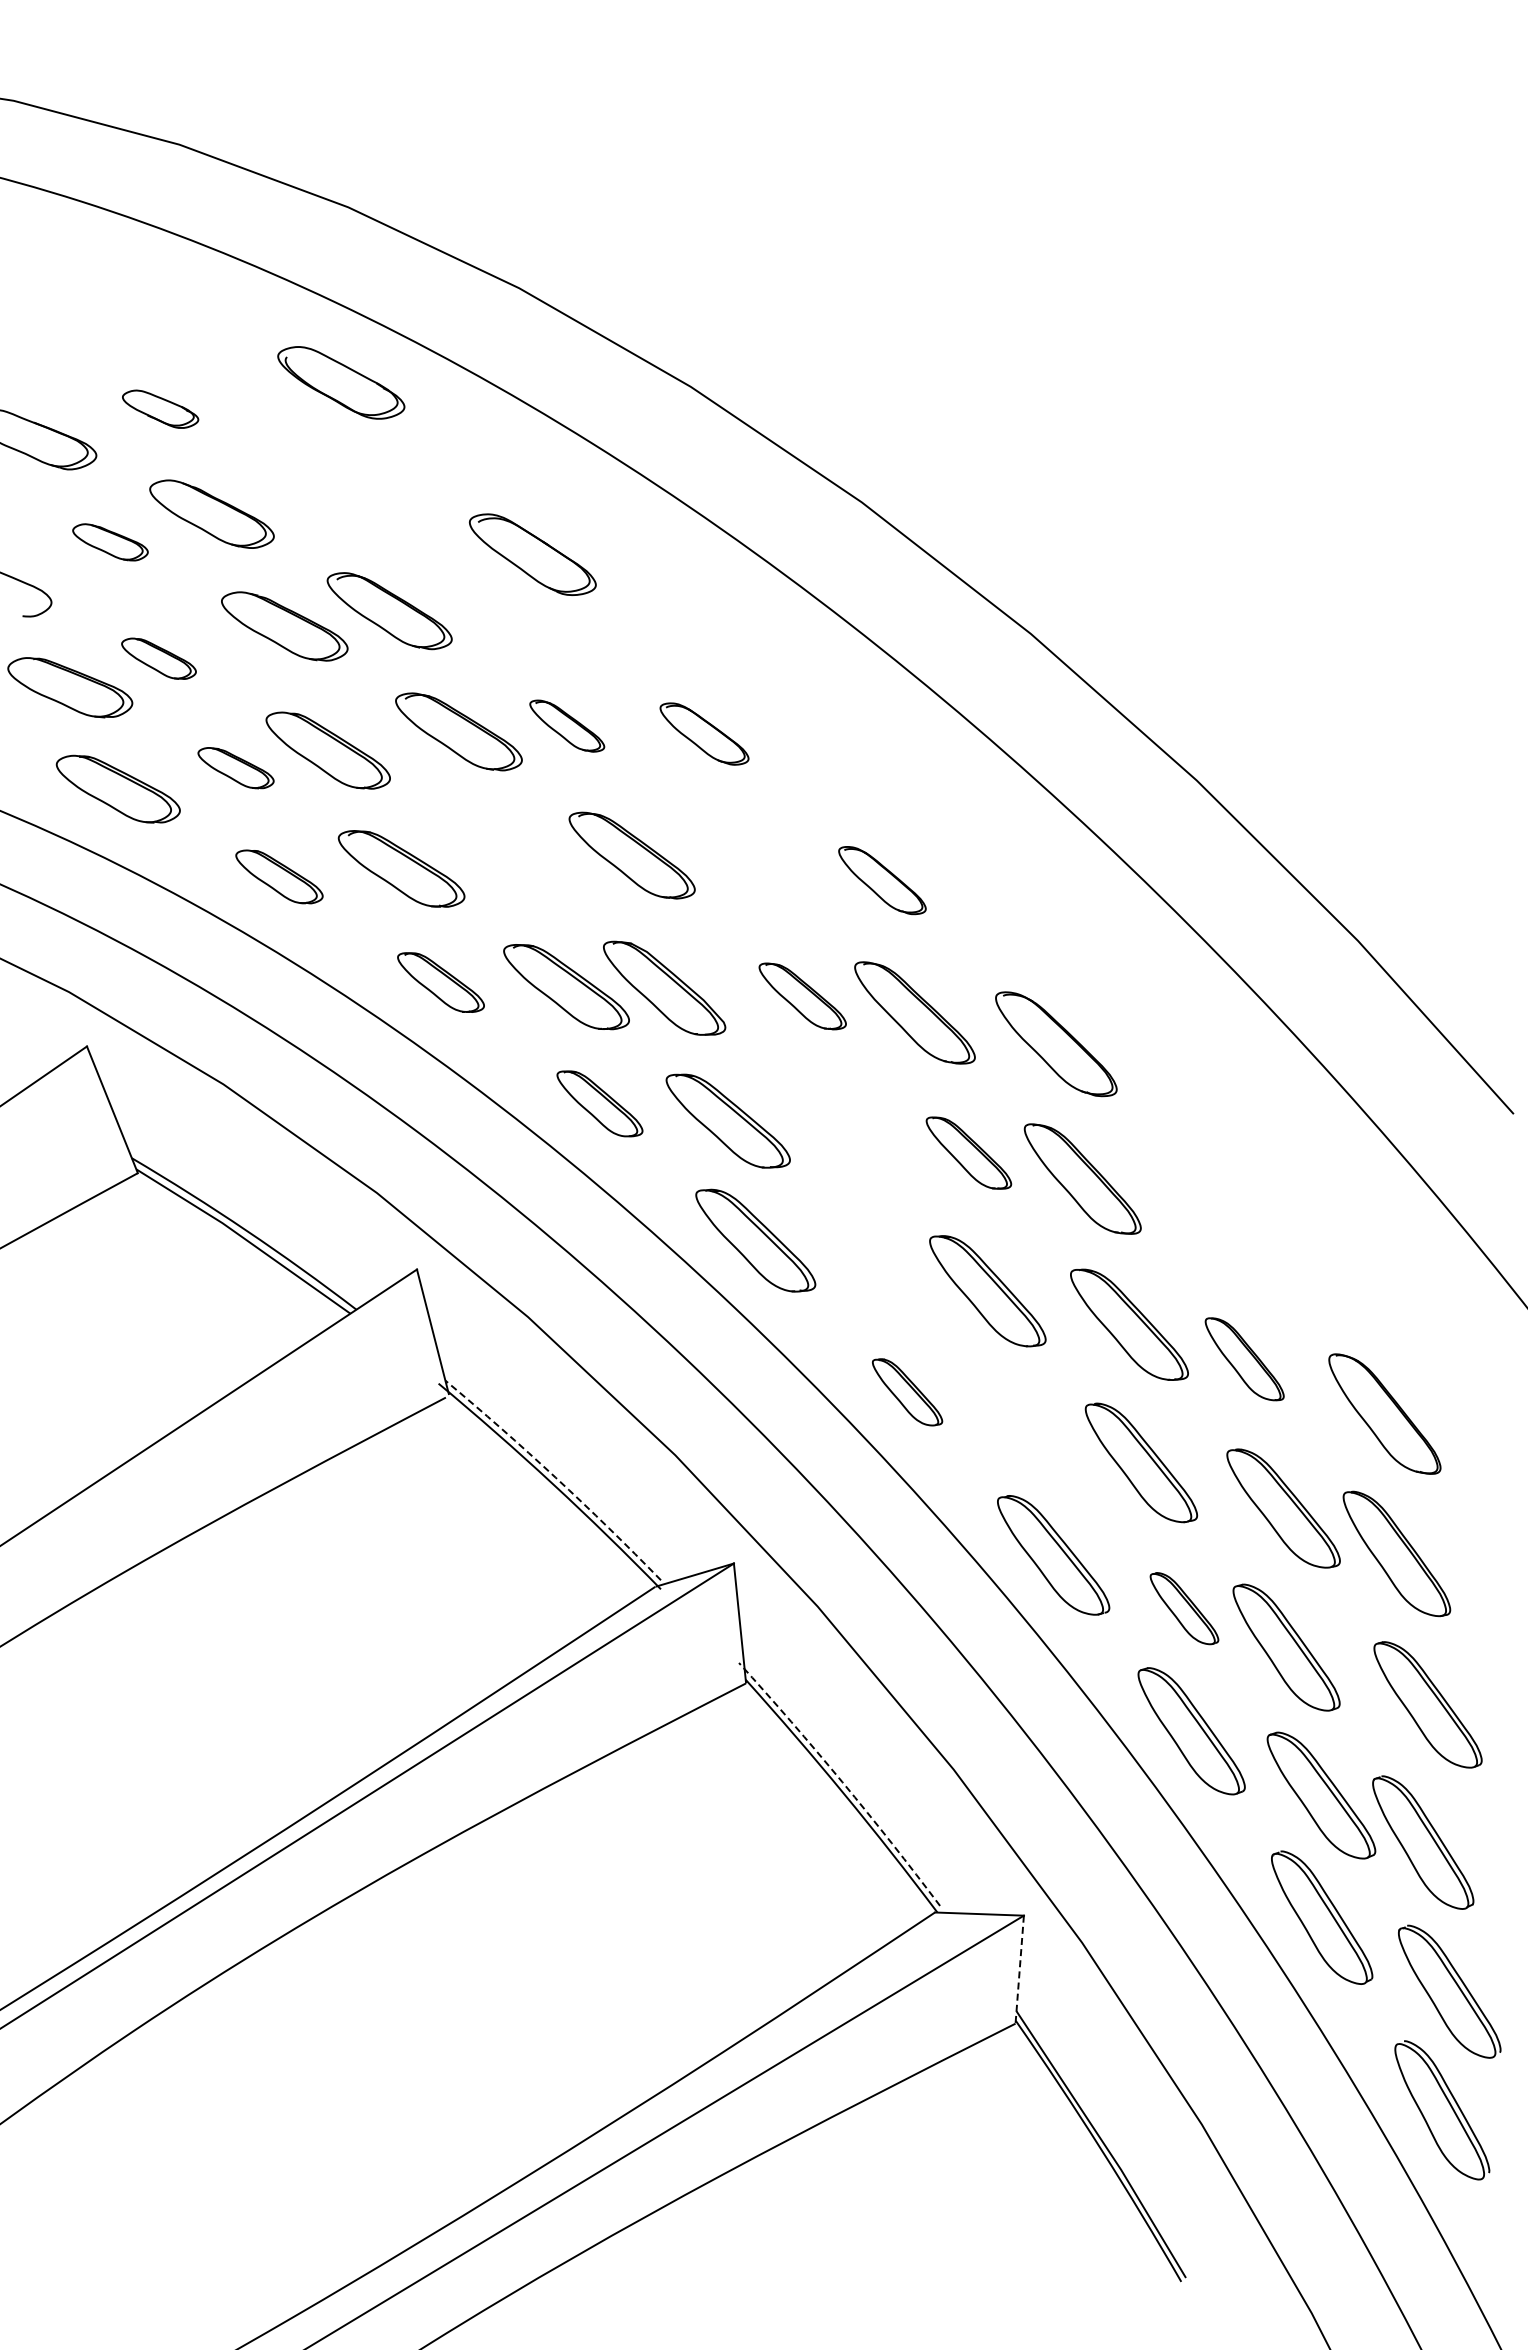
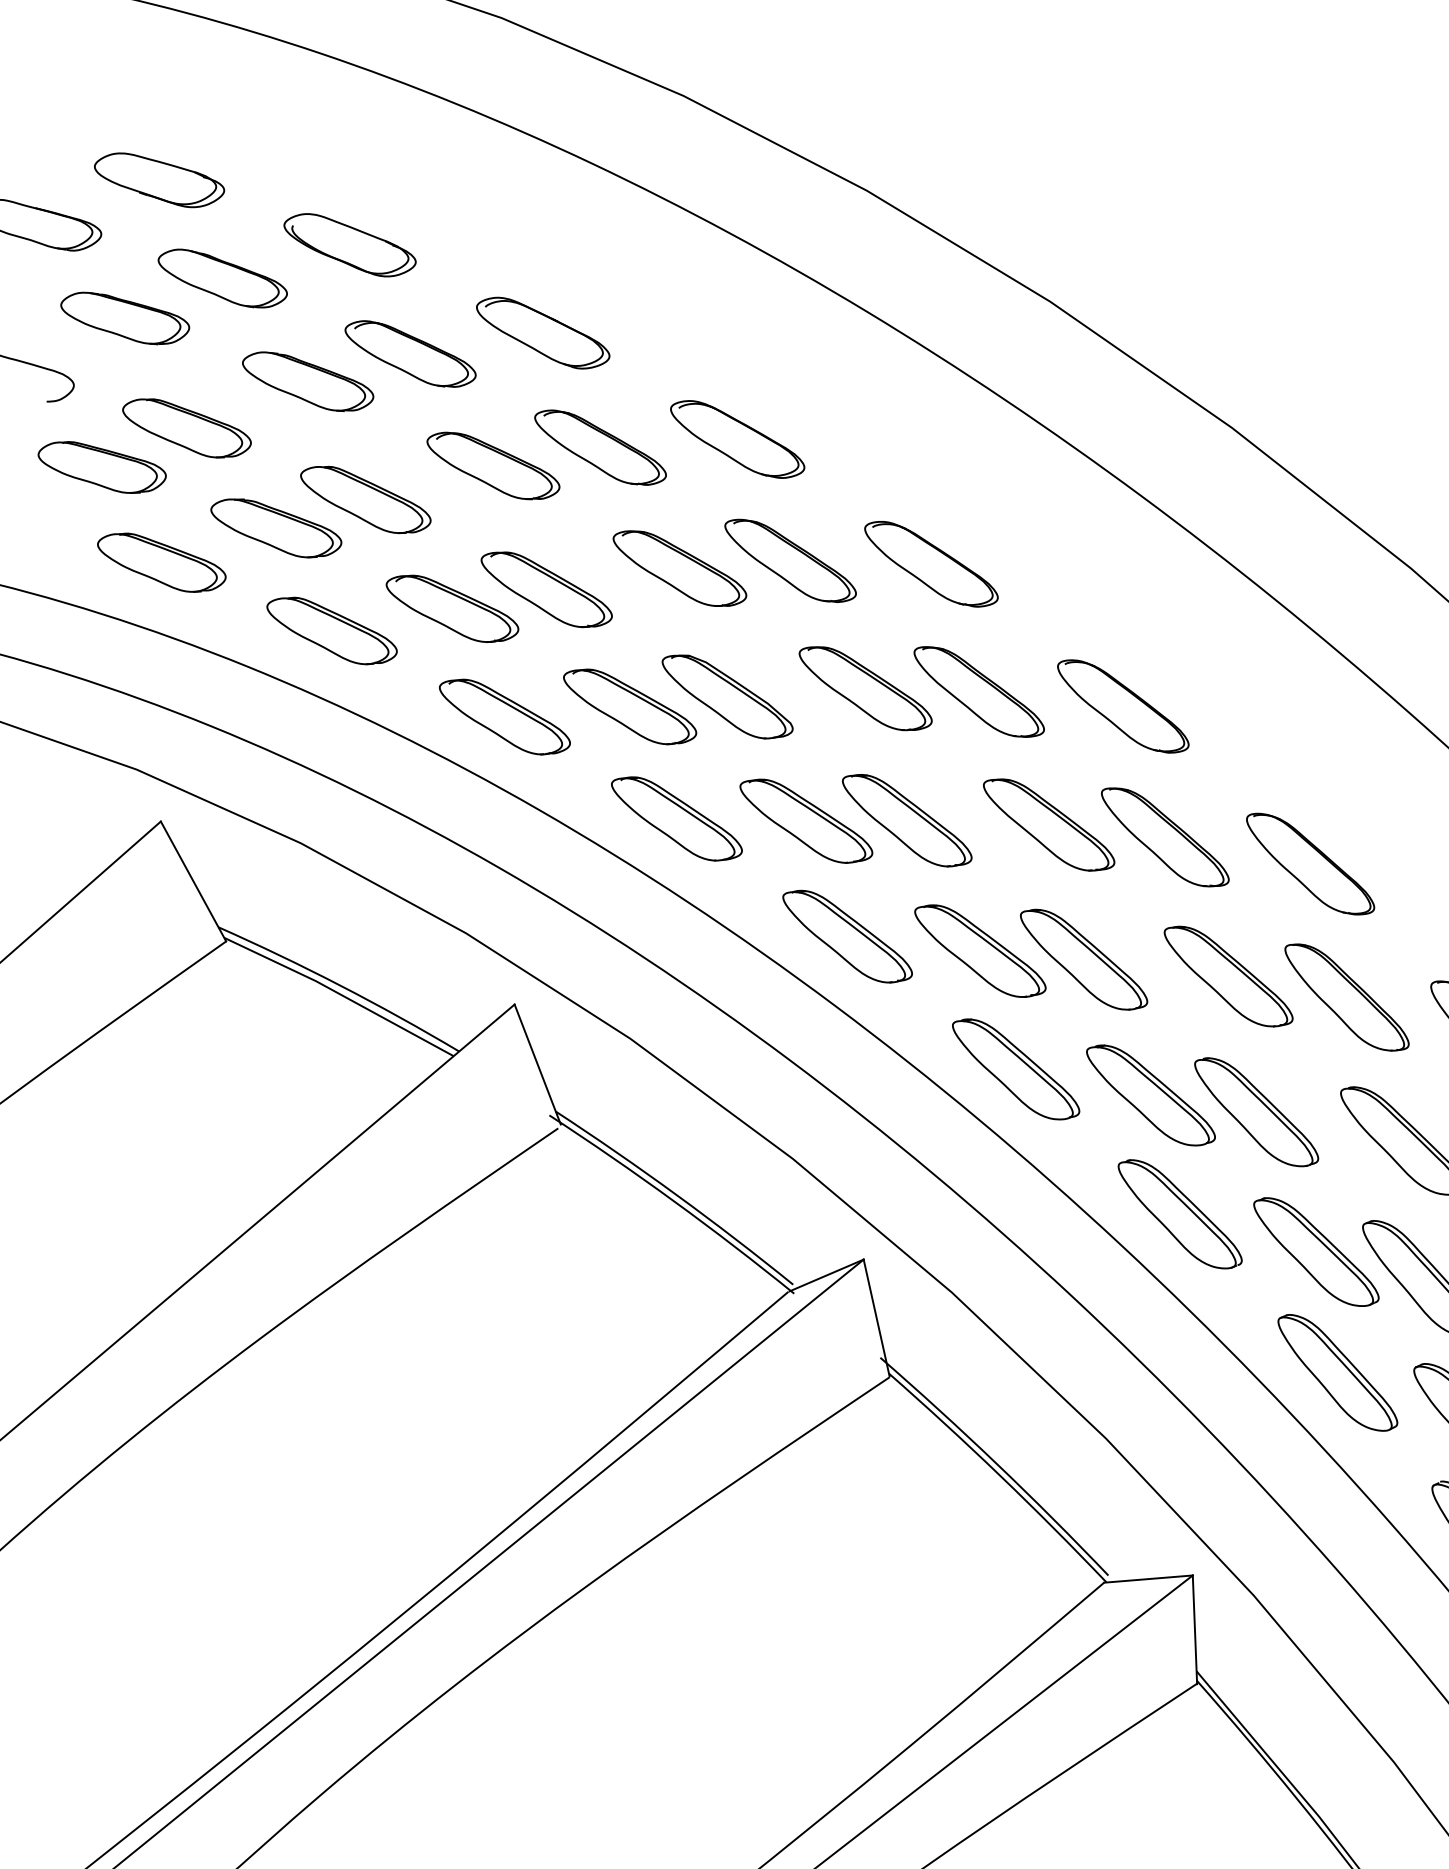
part: (341, 382) -> (350, 244), moved
part: (160, 409) -> (159, 180), size x1.67
part: (110, 542) -> (125, 318), size x1.67
part: (532, 554) -> (542, 332), moved
part: (158, 658) -> (186, 427), size x1.67
part: (566, 725) -> (599, 446), size x1.67
part: (704, 733) -> (737, 438), size x1.43
part: (235, 767) -> (275, 527), size x1.67
part: (497, 860) -> (546, 588), added
part: (742, 860) -> (790, 560), added
part: (279, 876) -> (332, 630), size x1.43
part: (882, 880) -> (931, 563), size x1.43
part: (440, 982) -> (504, 716), size x1.43
part: (802, 996) -> (865, 688), size x1.43
part: (599, 1103) -> (676, 818), size x1.43
part: (828, 1132) -> (907, 820), added
part: (968, 1152) -> (1048, 823), size x1.43
part: (1223, 1222) -> (1310, 863), added
part: (885, 1270) -> (980, 950), added
part: (1244, 1358) -> (1346, 996), size x1.43
part: (907, 1392) -> (1016, 1069), size x1.67
part: (1038, 1433) -> (1151, 1094), added
arc: (555, 1477) -> (676, 1194), dashed -> solid
part: (1184, 1608) -> (1316, 1251), size x1.67
arc: (842, 1782) -> (997, 1464), dashed -> solid
line: (1019, 1970) -> (1194, 1630), dashed -> solid

